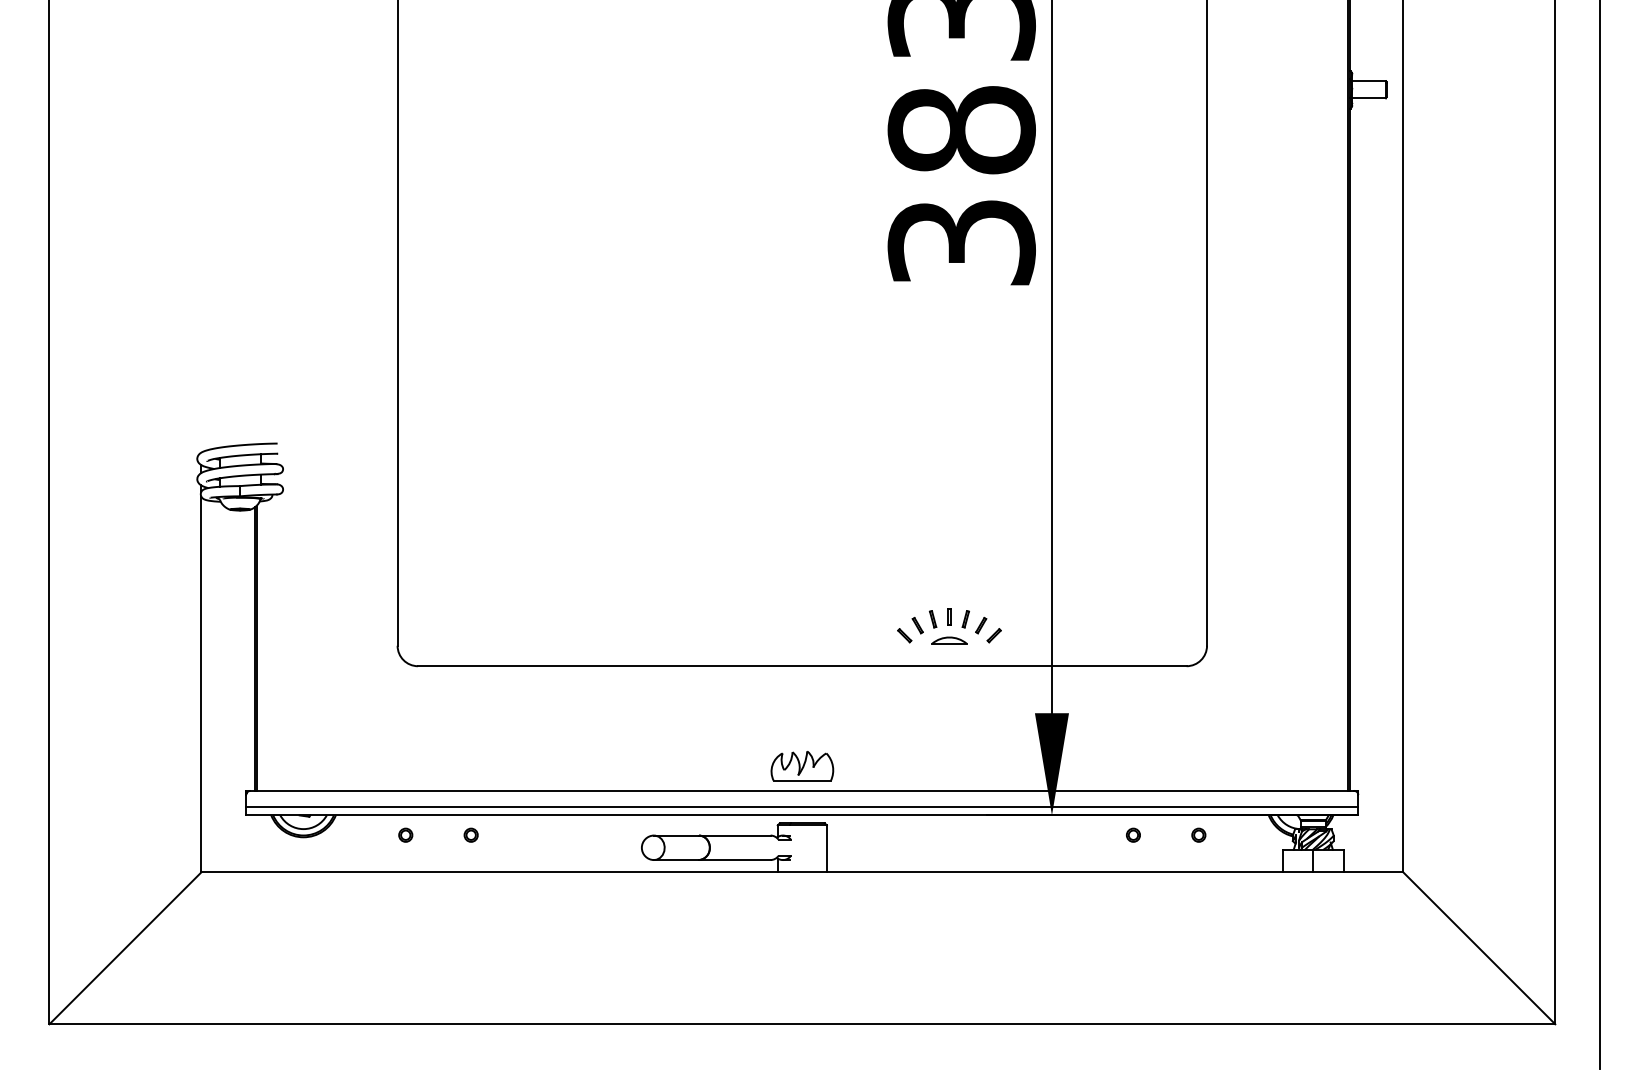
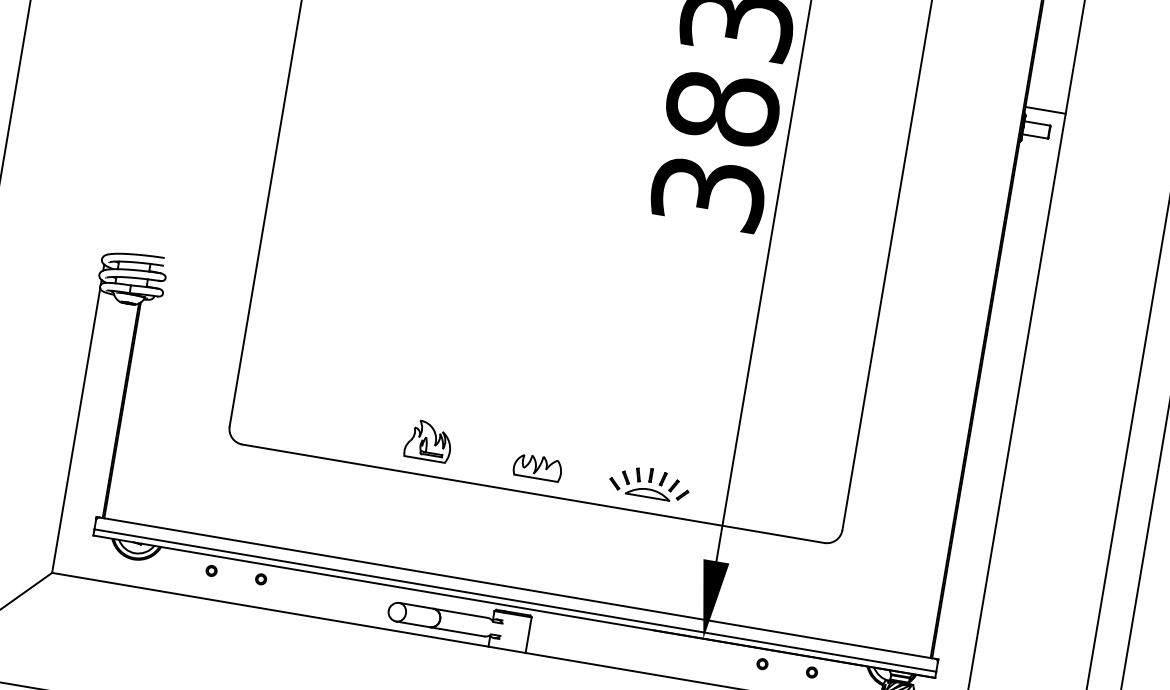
line: (1376, 62) -> (1045, 110), added
part: (656, 620) -> (428, 440), added
part: (949, 640) -> (648, 493), size x1.67
part: (802, 766) -> (538, 467), moved

